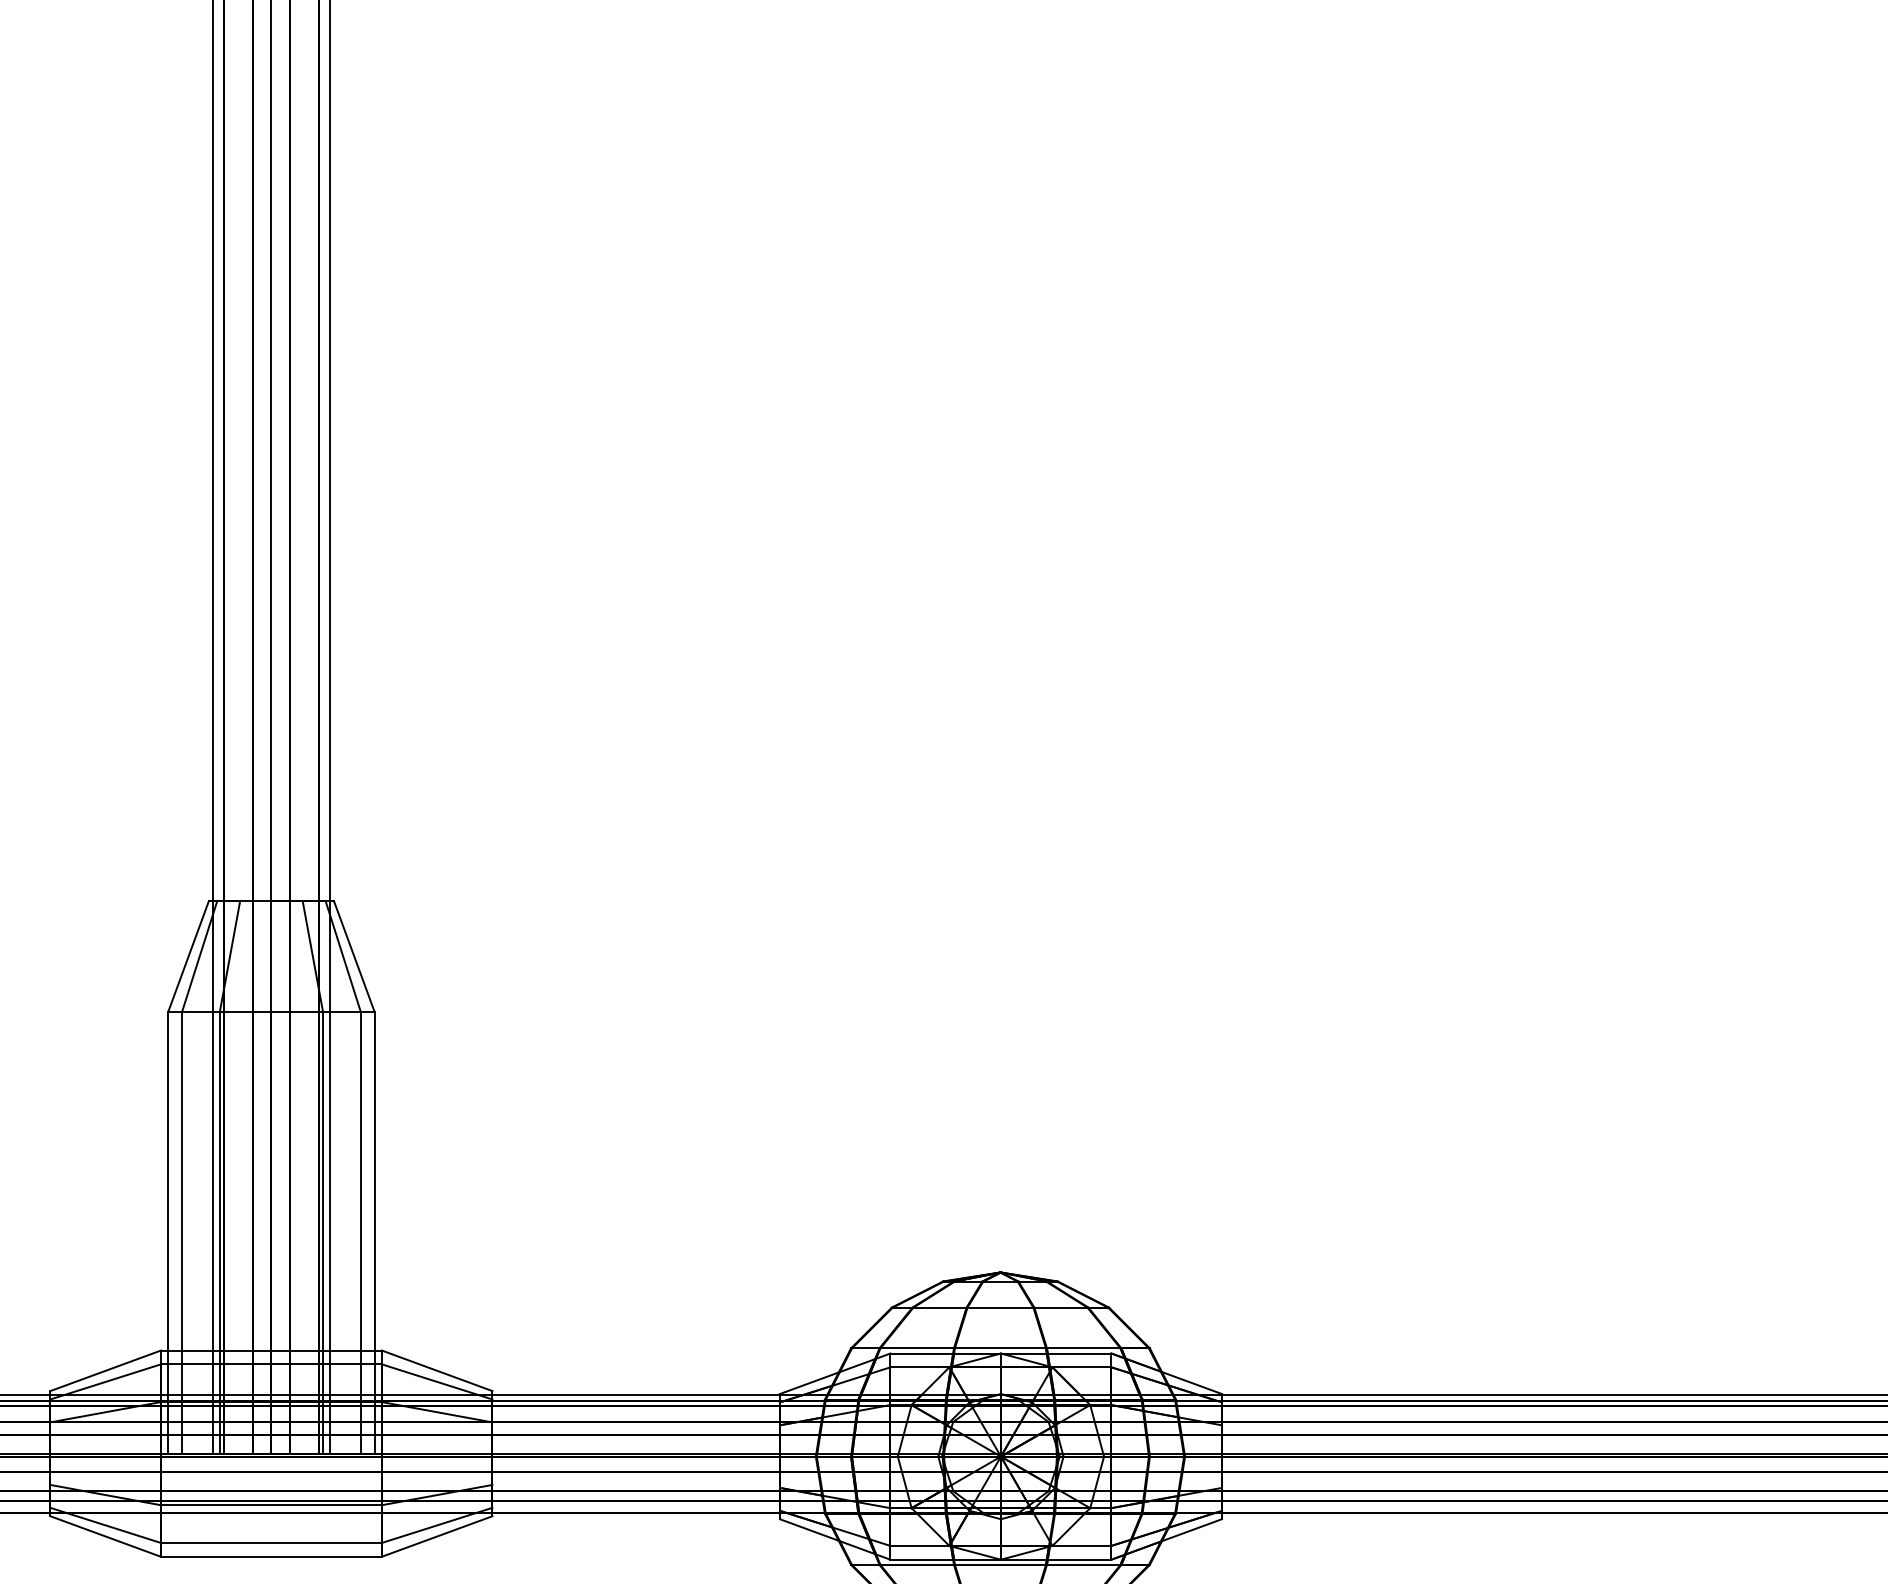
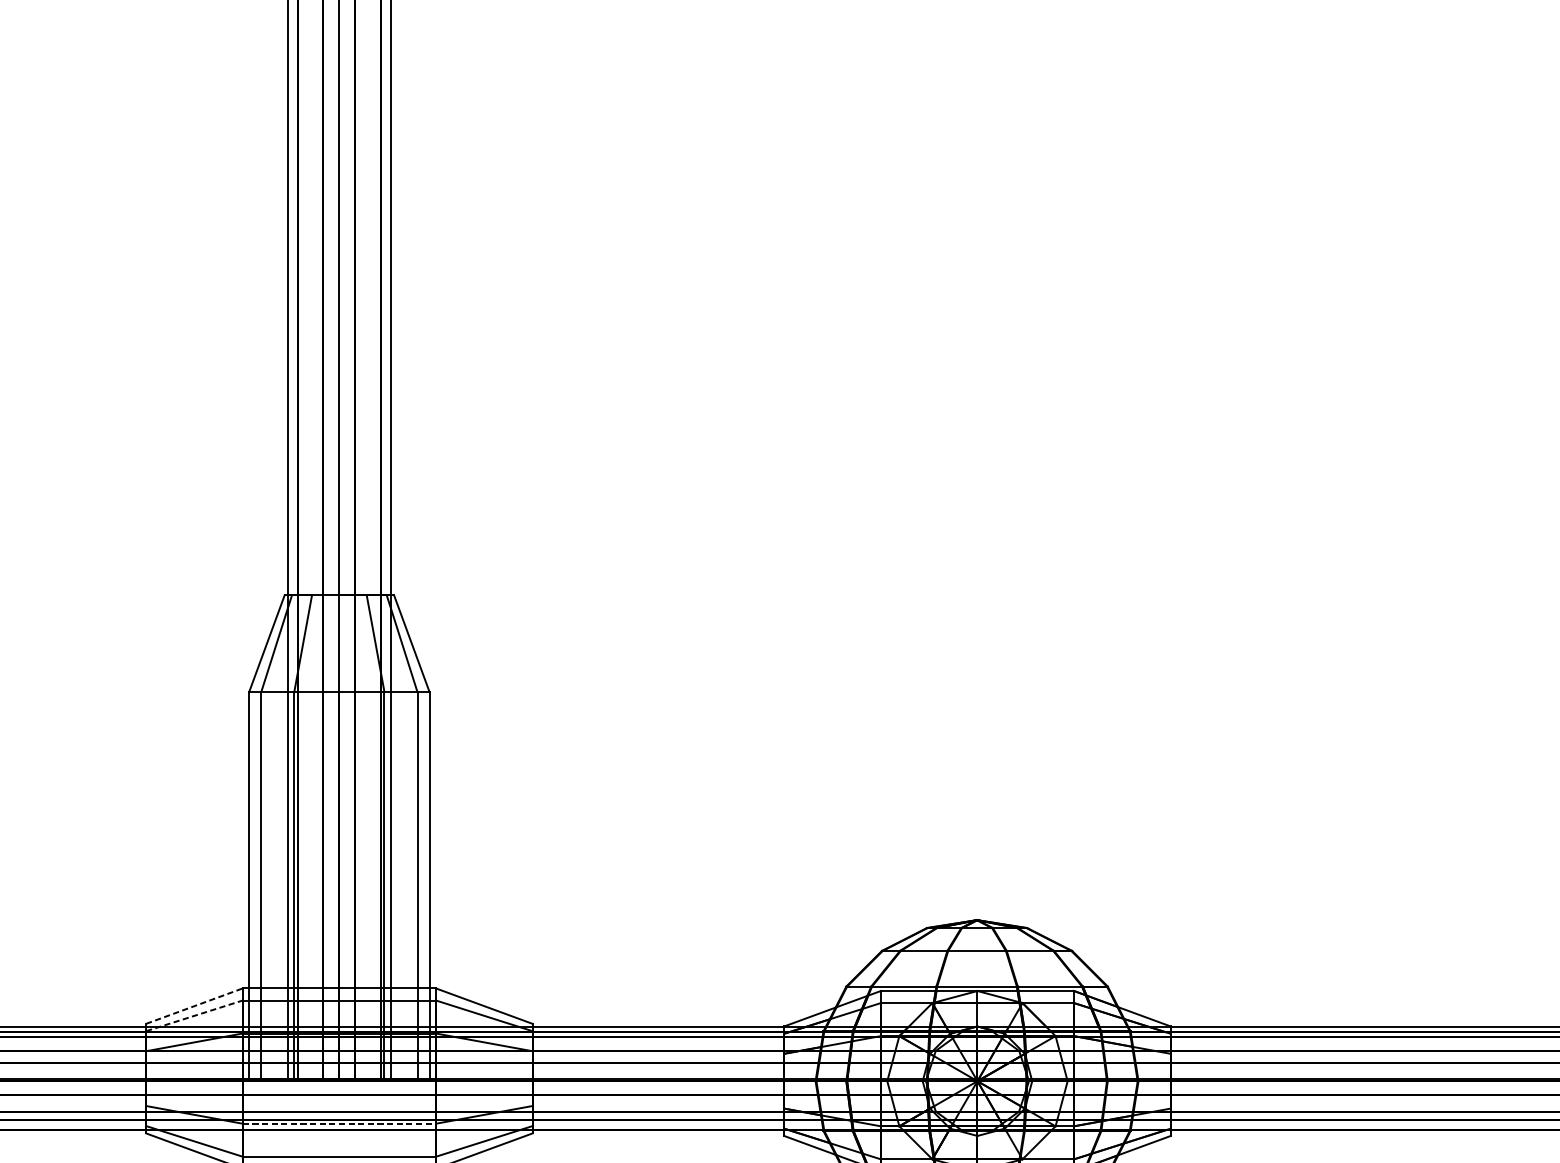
line: (105, 1370) -> (194, 1005), solid -> dashed
line: (105, 1381) -> (194, 1015), solid -> dashed
line: (271, 1505) -> (339, 1123), solid -> dashed

